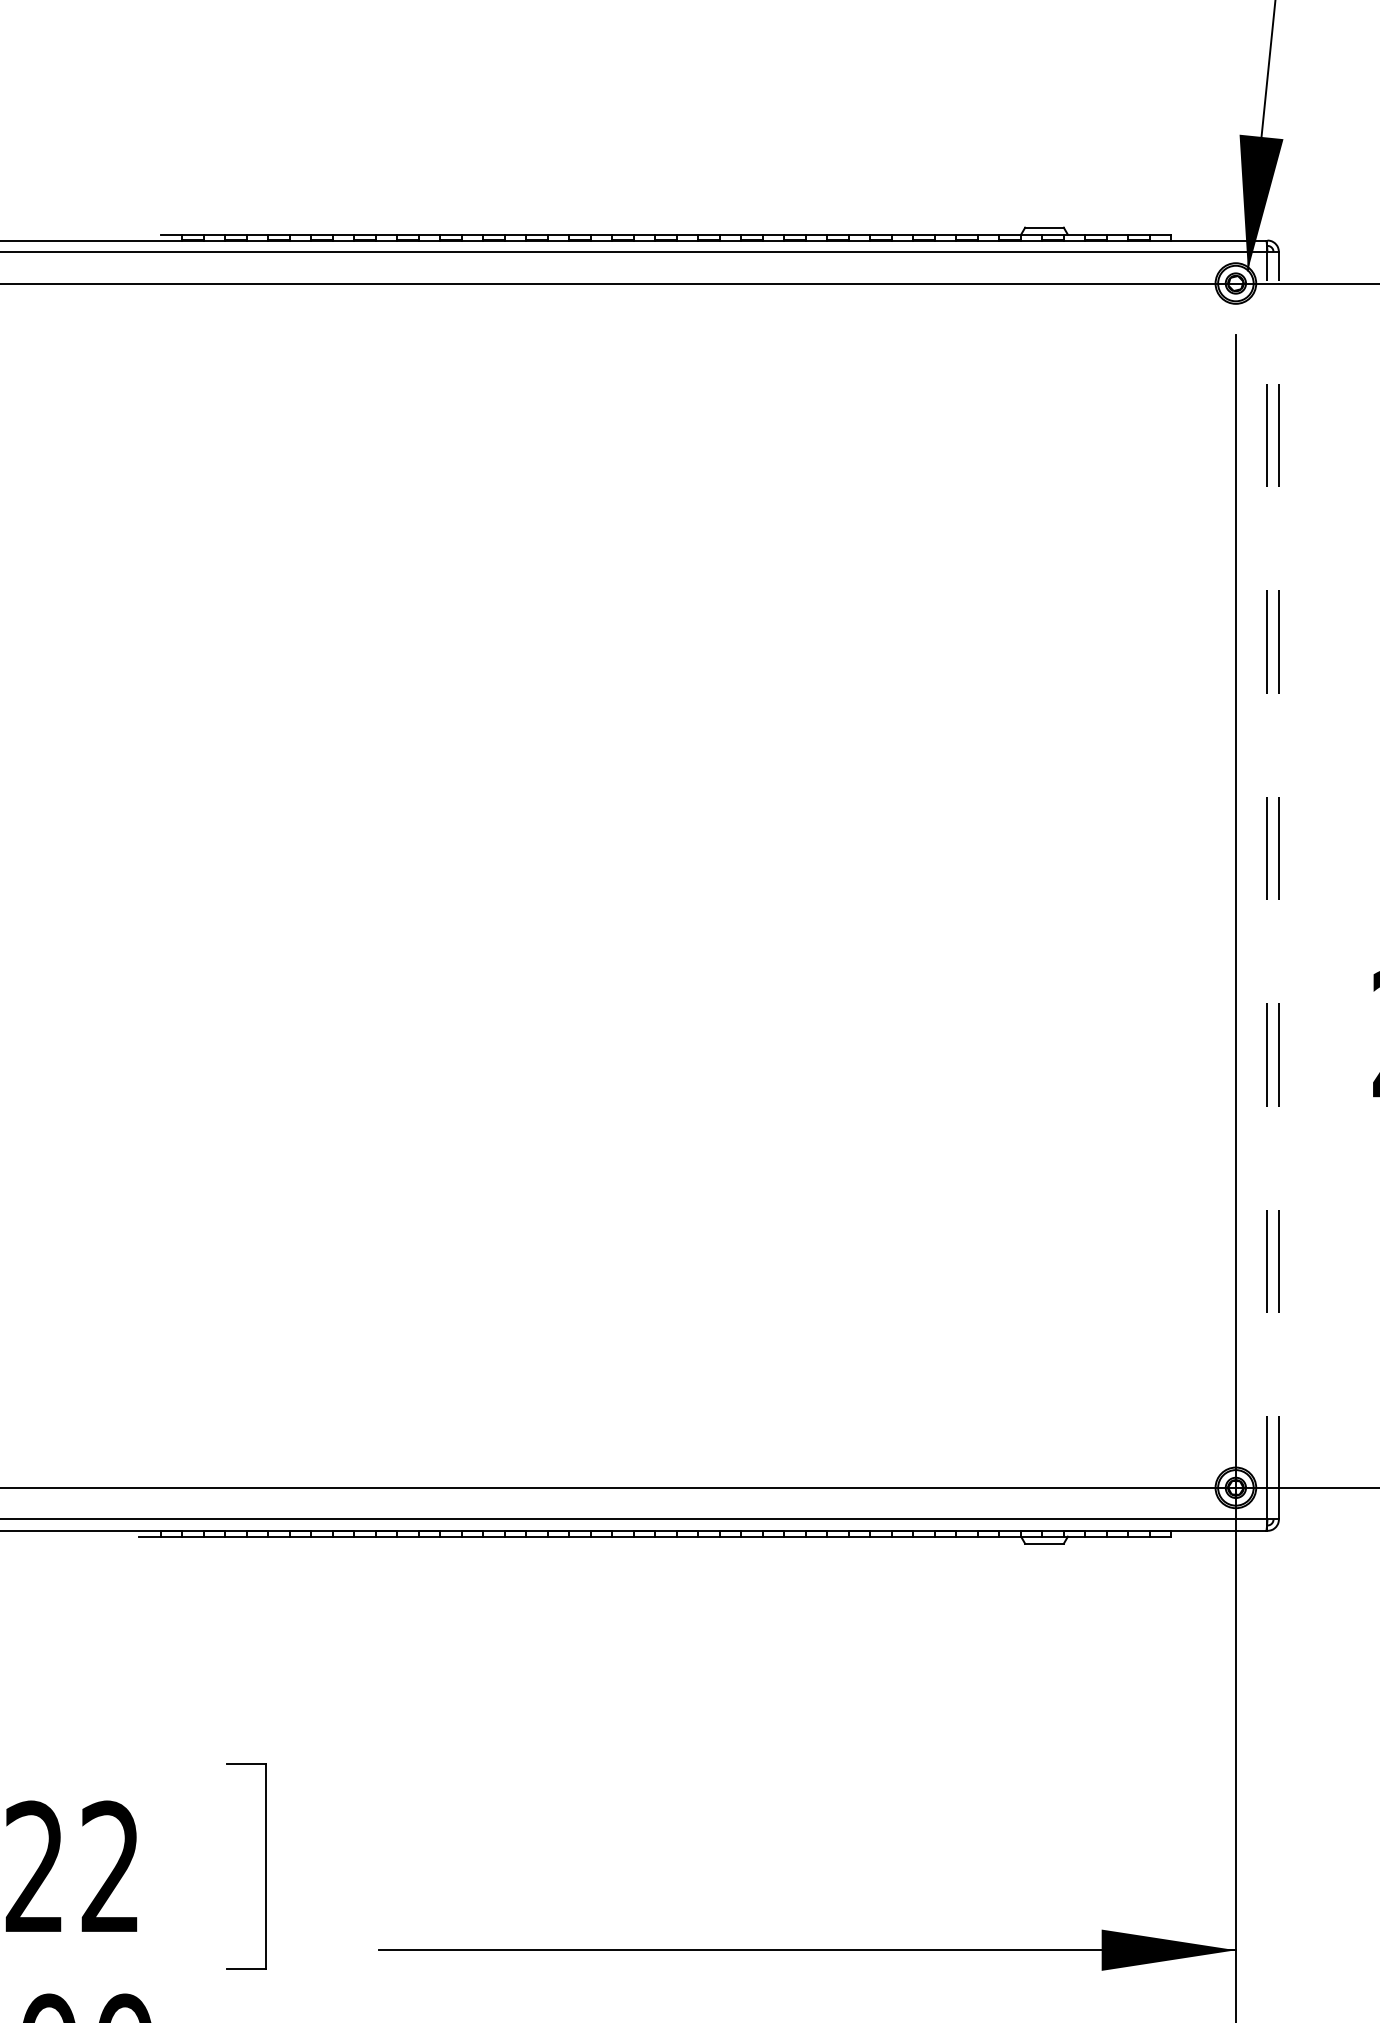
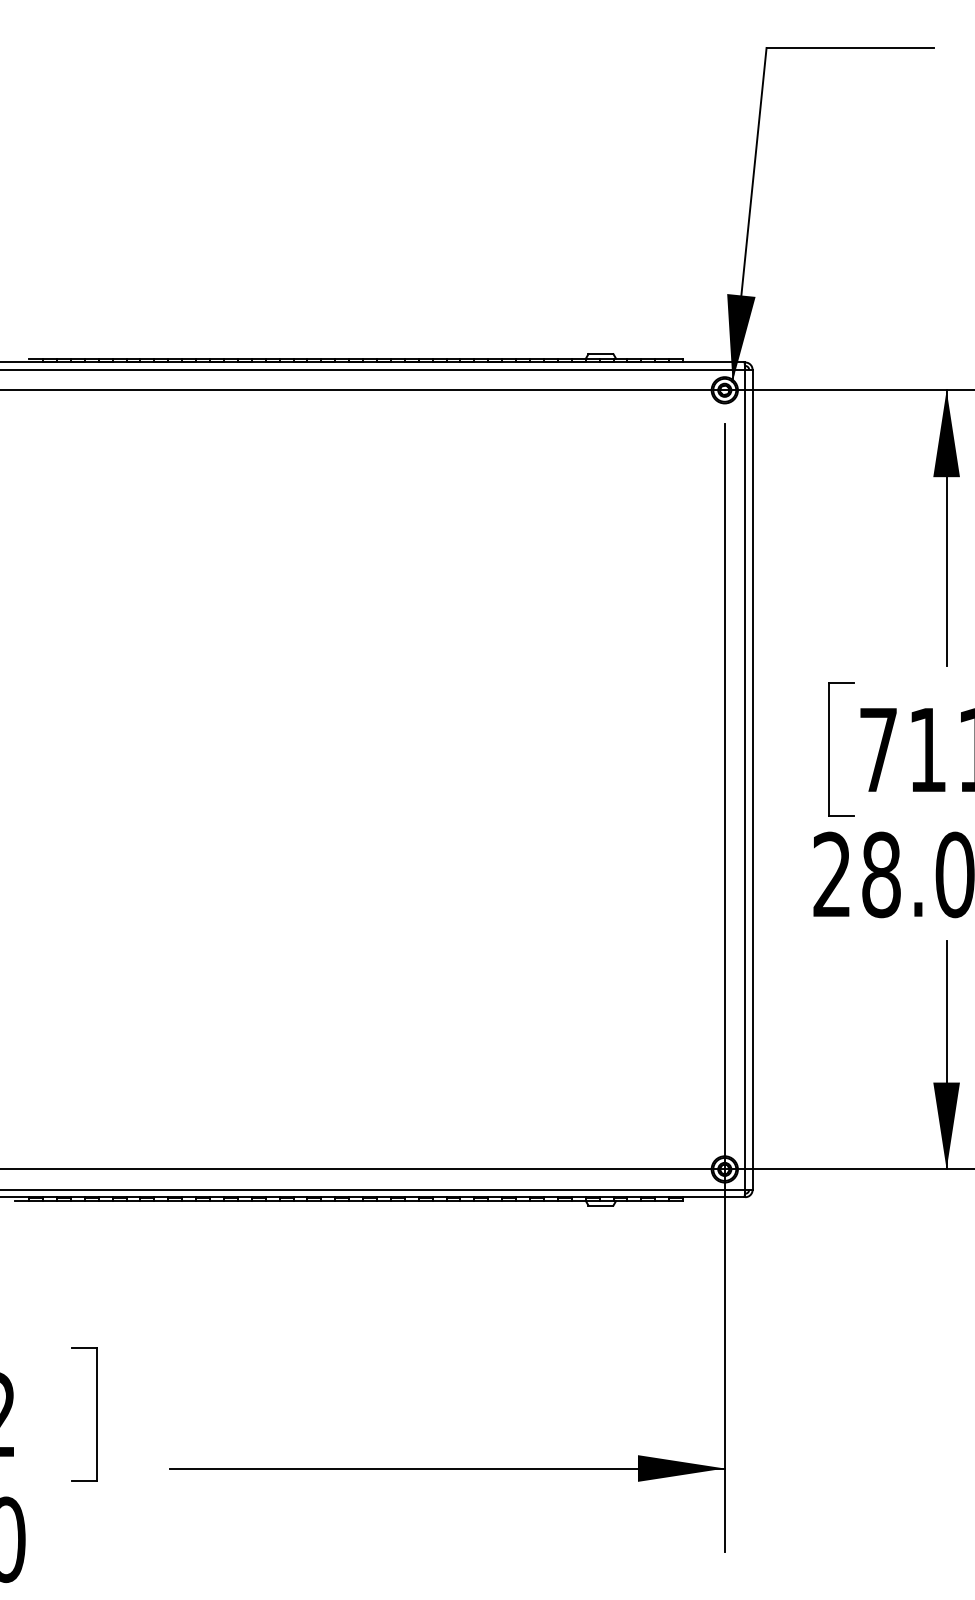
line: (1267, 885) -> (745, 779), dashed -> solid
line: (1278, 885) -> (752, 779), dashed -> solid

